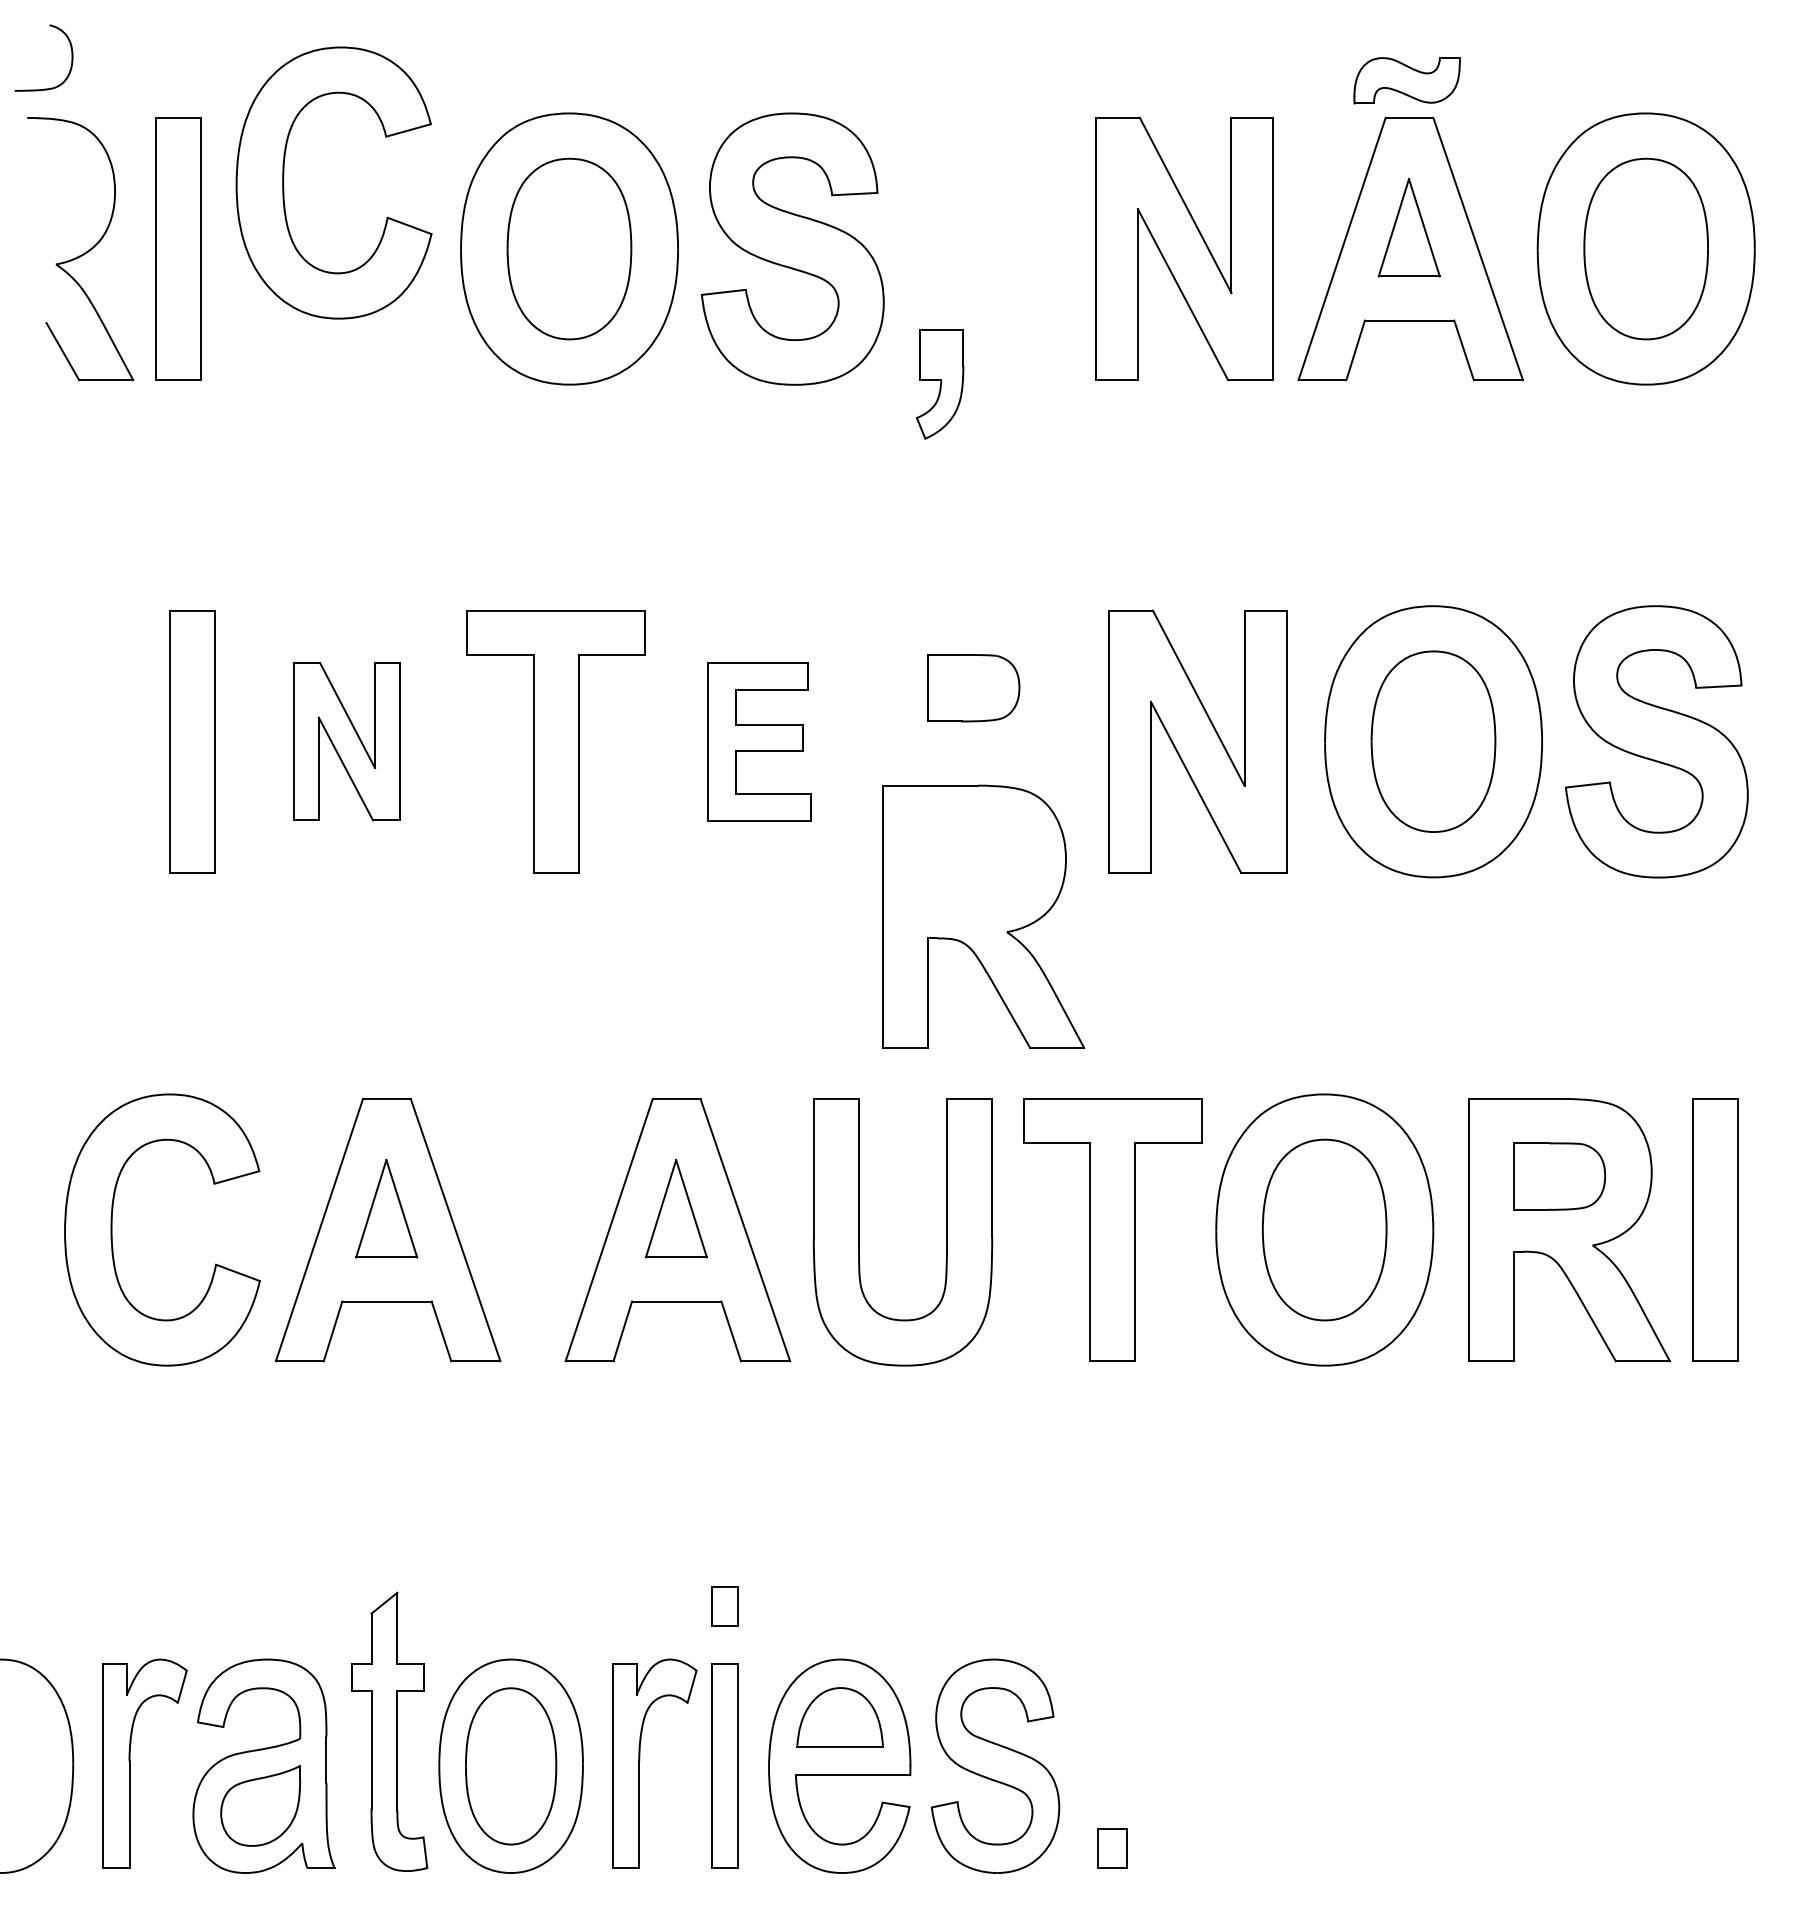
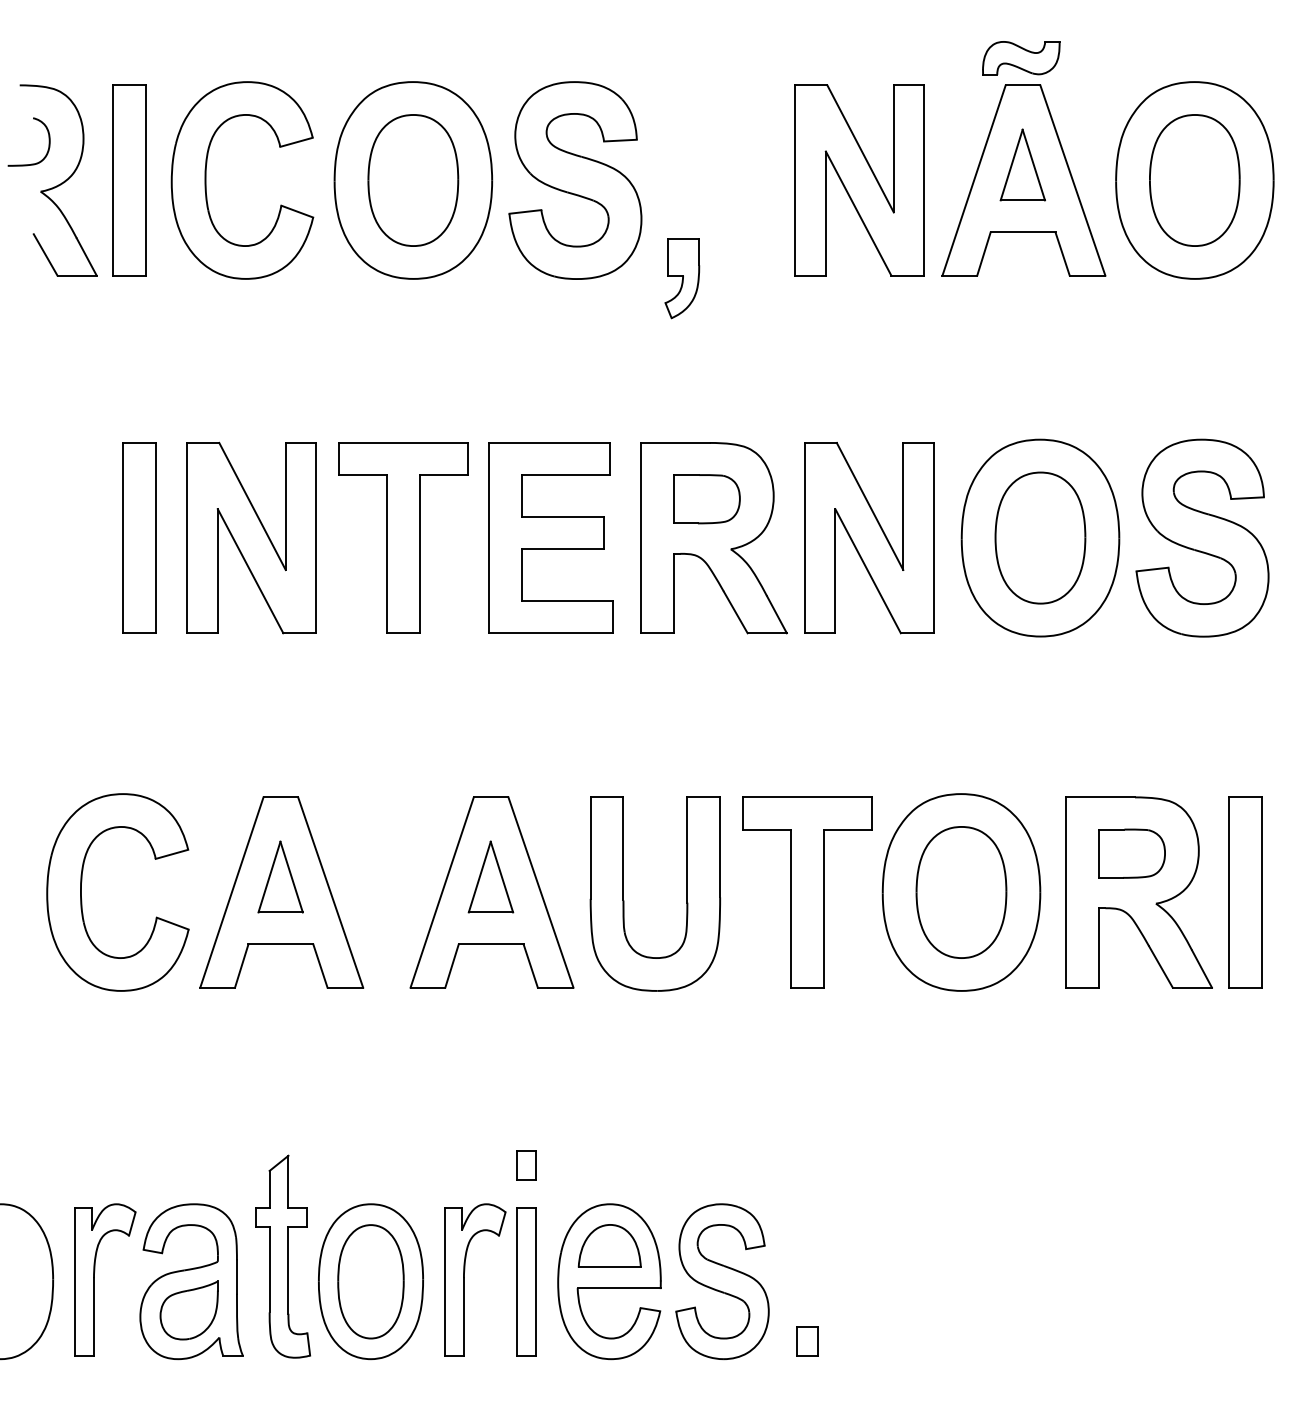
curve: (71, 57) -> (49, 141), moved
part: (284, 177) -> (206, 176), moved
part: (346, 741) -> (251, 537), size x1.67
part: (759, 741) -> (551, 537), size x1.67
part: (983, 916) -> (713, 537), moved

